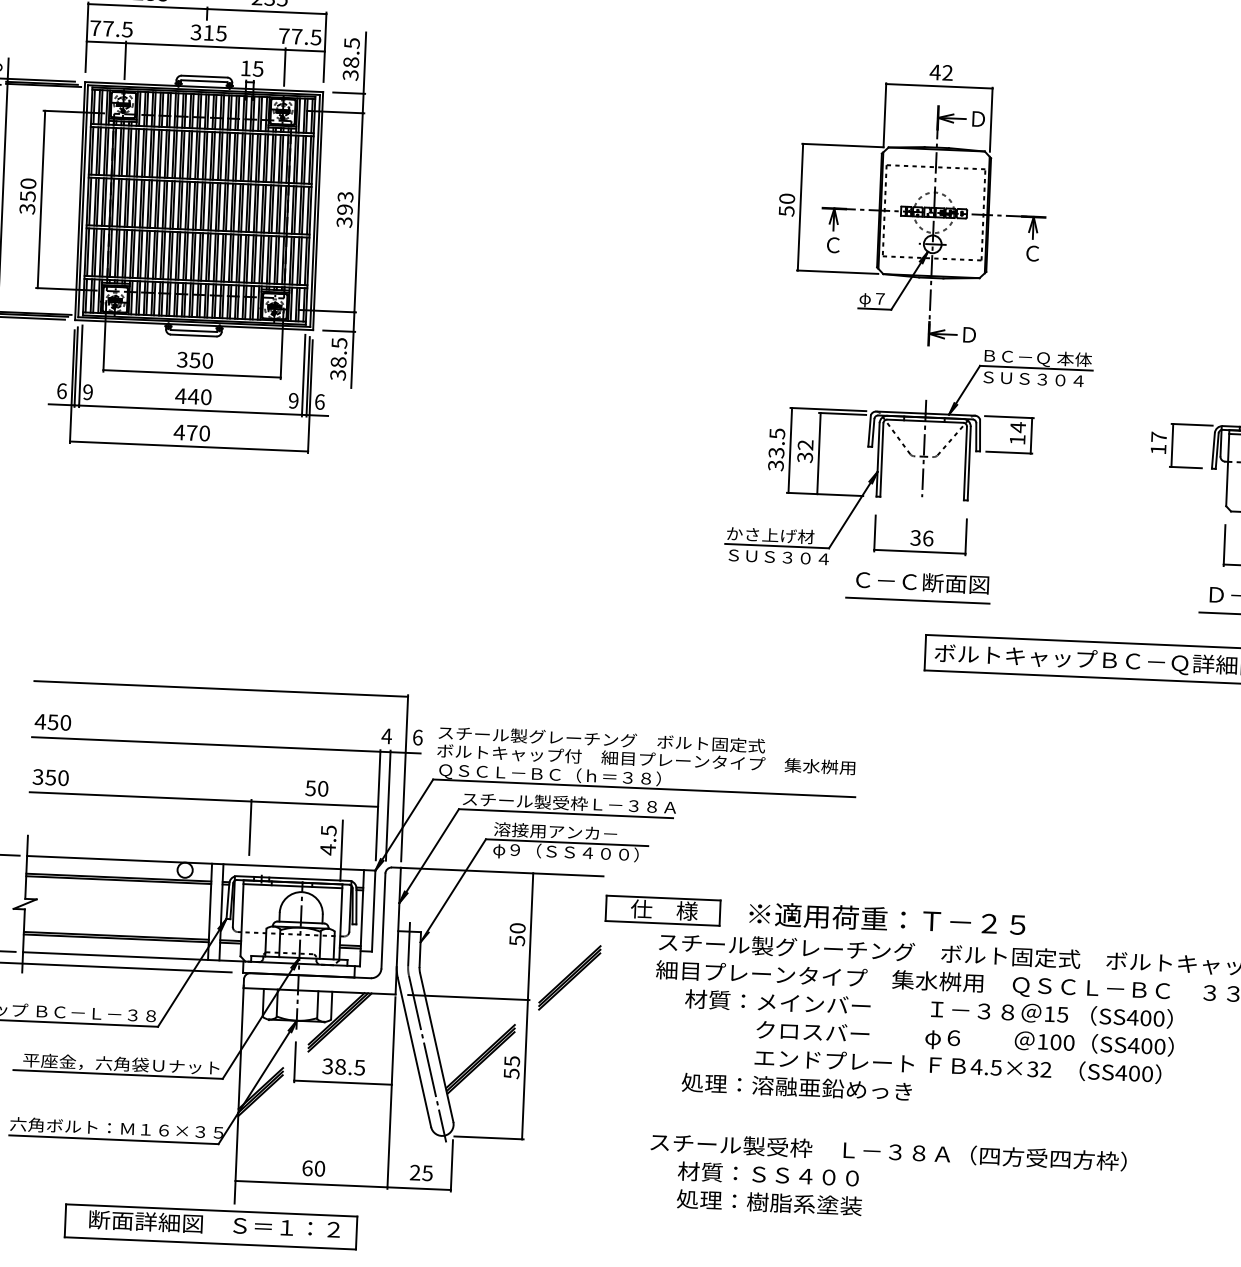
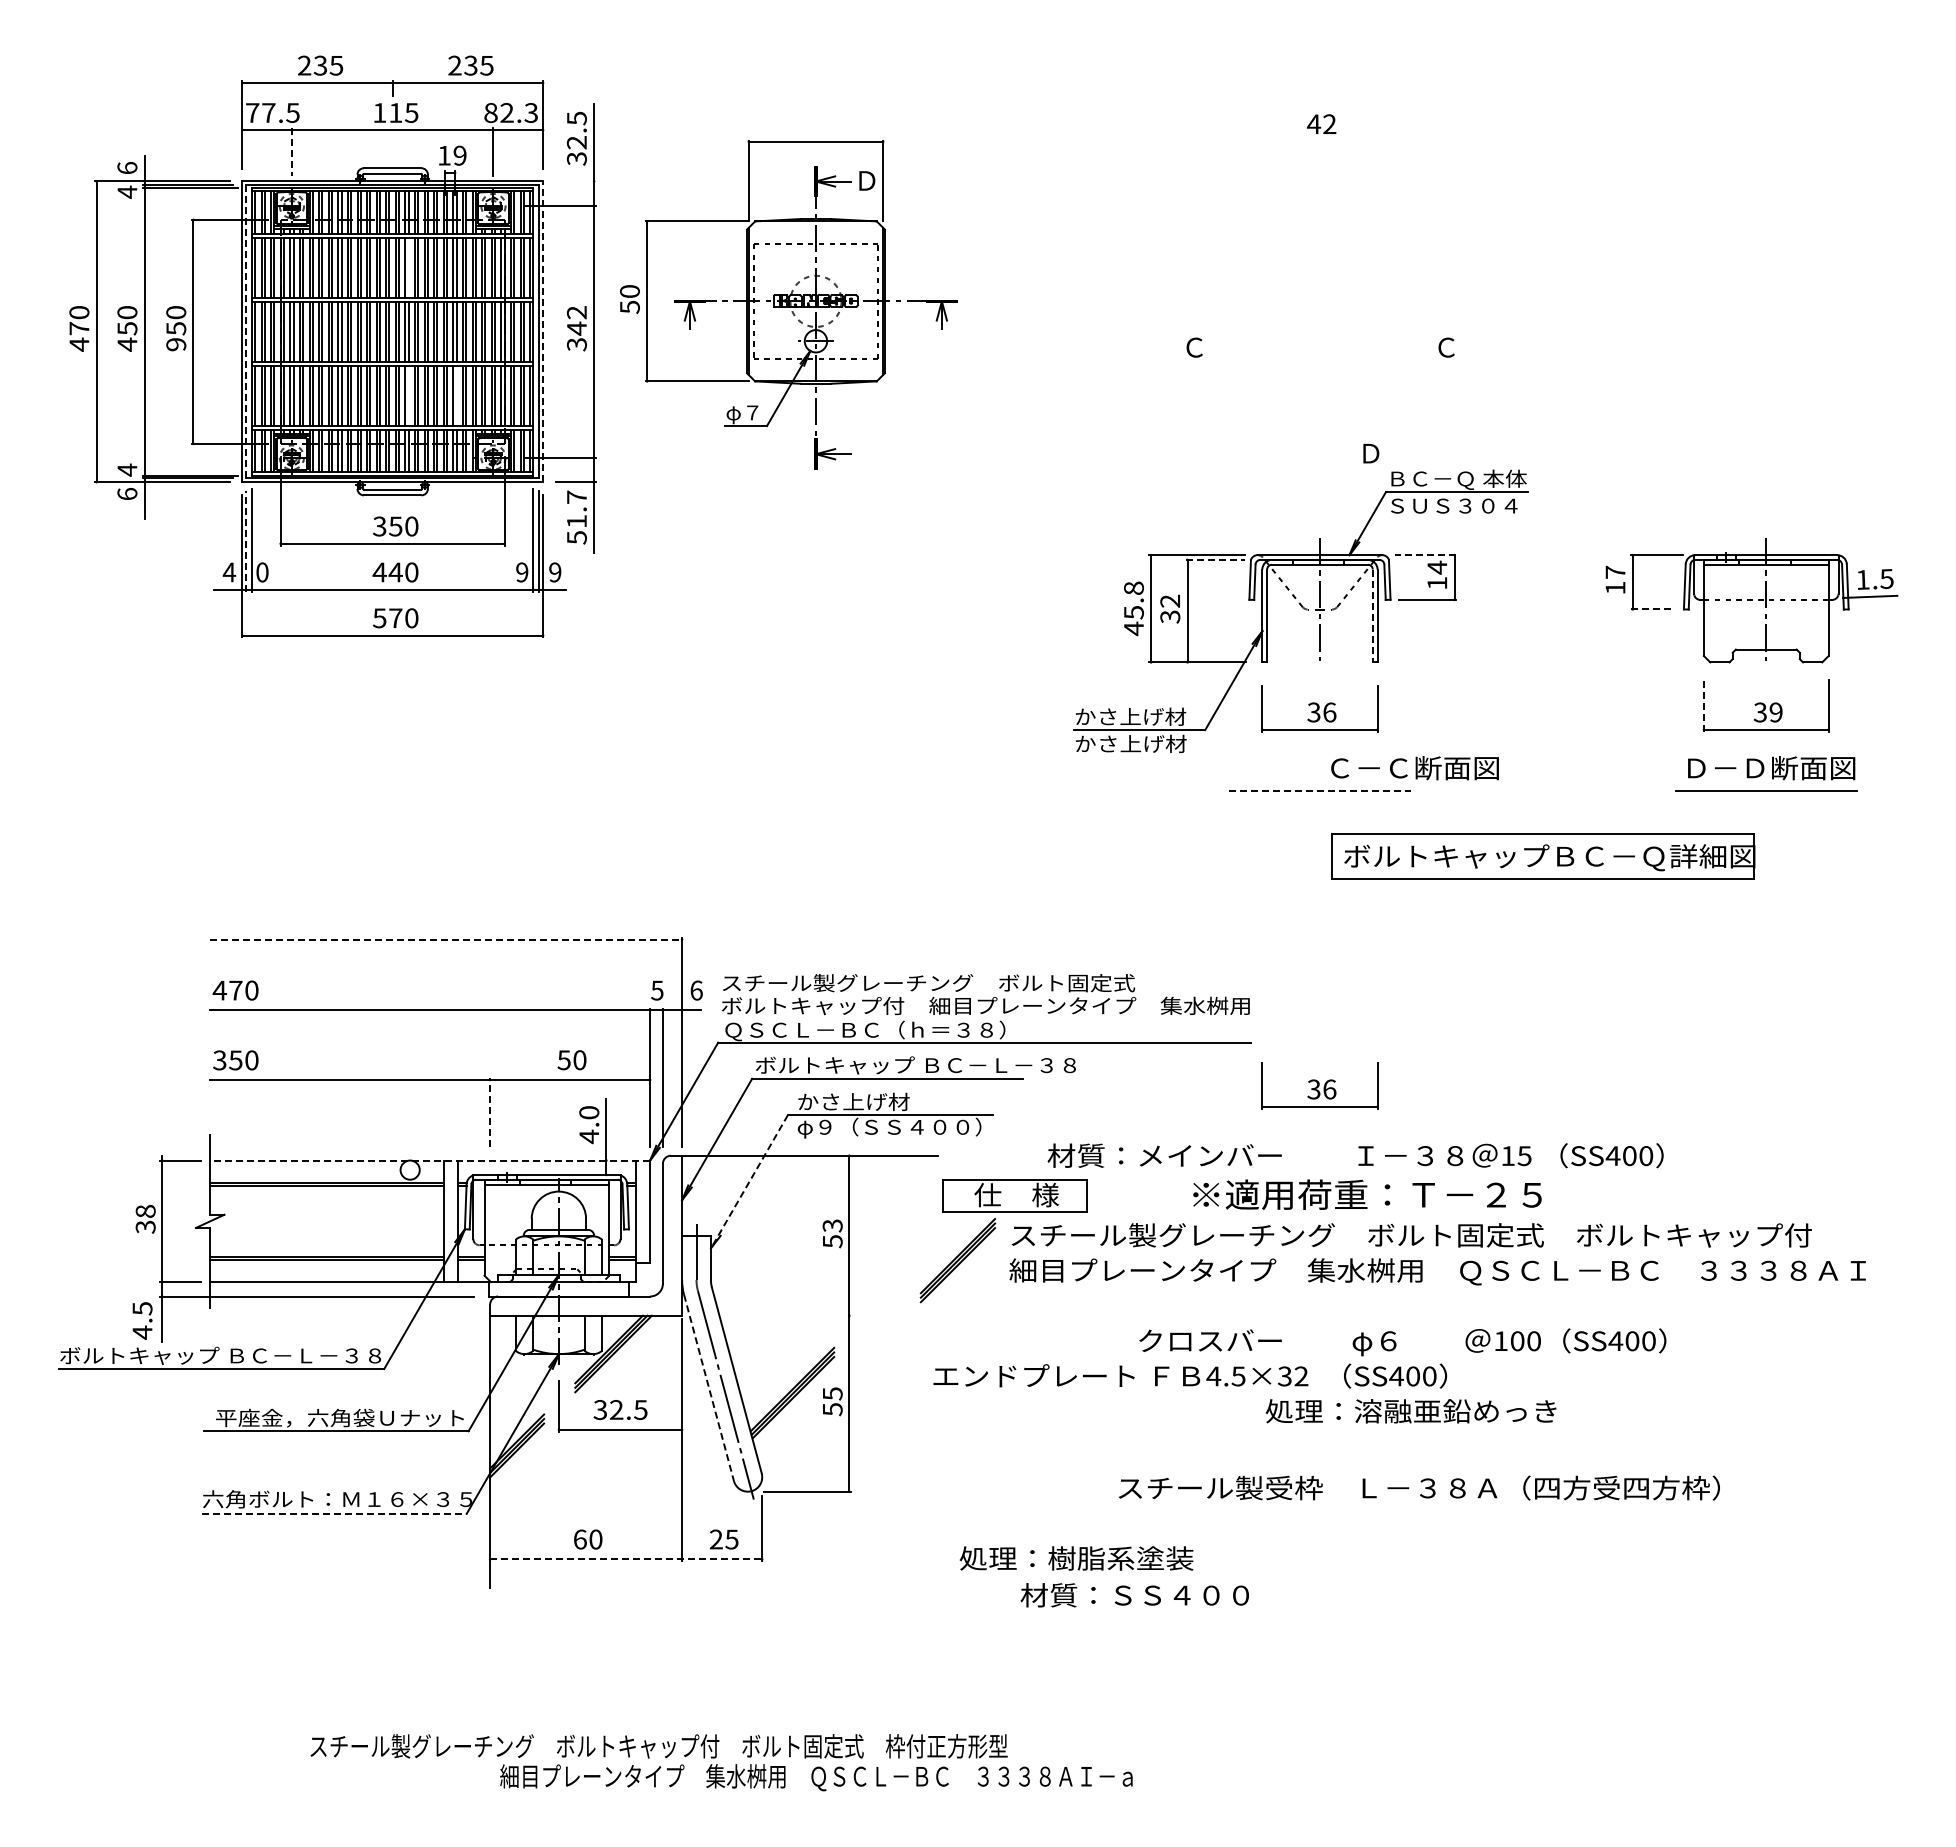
text: (195, 32) -> (379, 112), 315 -> 115
text: (299, 36) -> (510, 112), 77.5 -> 82.3
line: (125, 60) -> (291, 151), solid -> dashed
text: (350, 62) -> (576, 142), 38.5 -> 32.5
text: (257, 68) -> (459, 155), 15 -> 19
line: (348, 93) -> (575, 181), removed
line: (213, 155) -> (408, 267), removed
line: (83, 201) -> (246, 331), solid -> dashed
text: (344, 203) -> (576, 320), 393 -> 342
text: (27, 208) -> (176, 344), 350 -> 950
line: (318, 210) -> (543, 331), solid -> dashed
part: (912, 214) -> (788, 304), moved
line: (209, 257) -> (408, 395), removed
line: (247, 258) -> (456, 395), removed
text: (338, 358) -> (576, 516), 38.5 -> 51.7
line: (76, 366) -> (246, 540), solid -> dashed
text: (61, 391) -> (229, 572), 6 -> 4
text: (88, 392) -> (262, 572), 9 -> 0
text: (320, 402) -> (555, 572), 6 -> 9
line: (842, 413) -> (1215, 559), solid -> dashed
line: (1009, 417) -> (1425, 555), solid -> dashed
text: (179, 432) -> (379, 618), 470 -> 570
text: (776, 449) -> (1133, 608), 33.5 -> 45.8
line: (965, 463) -> (1372, 616), solid -> dashed
line: (1186, 467) -> (1651, 609), solid -> dashed
line: (1224, 545) -> (1703, 705), solid -> dashed
text: (777, 556) -> (1140, 743), ＳＵＳ３０４ -> かさ上げ材
text: (922, 582) -> (1414, 768), moved
line: (917, 600) -> (1319, 791), solid -> dashed
line: (221, 688) -> (446, 939), solid -> dashed
text: (52, 722) -> (235, 990), 450 -> 470
text: (386, 736) -> (656, 990), 4 -> 5
text: (588, 804) -> (915, 1065), スチール製受枠Ｌ－３８Ａ -> ボルトキャップ ＢＣ－Ｌ－３８
line: (250, 827) -> (490, 1112), solid -> dashed
text: (329, 830) -> (589, 1112), 4.5 -> 4.0
text: (554, 831) -> (874, 1101), 溶接用アンカ－ -> かさ上げ材
part: (907, 833) -> (1319, 1085), added
line: (200, 863) -> (429, 1160), solid -> dashed
line: (453, 890) -> (749, 1181), solid -> dashed
text: (887, 918) -> (1367, 1194), moved
text: (517, 928) -> (832, 1225), 50 -> 53
part: (569, 977) -> (957, 1260), moved
line: (468, 997) -> (774, 1315), removed
text: (928, 1008) -> (1355, 1155), moved
line: (414, 1052) -> (709, 1388), solid -> dashed
text: (958, 1065) -> (1190, 1375), moved
text: (340, 1066) -> (616, 1409), 38.5 -> 32.5
text: (796, 1087) -> (1410, 1411), moved
line: (114, 1139) -> (335, 1513), solid -> dashed
text: (888, 1151) -> (1418, 1487), moved
text: (768, 1174) -> (1134, 1595), moved
line: (343, 1185) -> (626, 1559), solid -> dashed
text: (769, 1202) -> (1076, 1558), moved
part: (210, 1226) -> (461, 1618), removed

